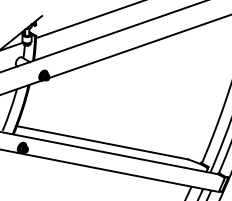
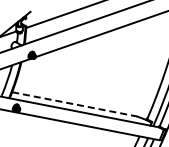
line: (102, 142) -> (74, 104), solid -> dashed

